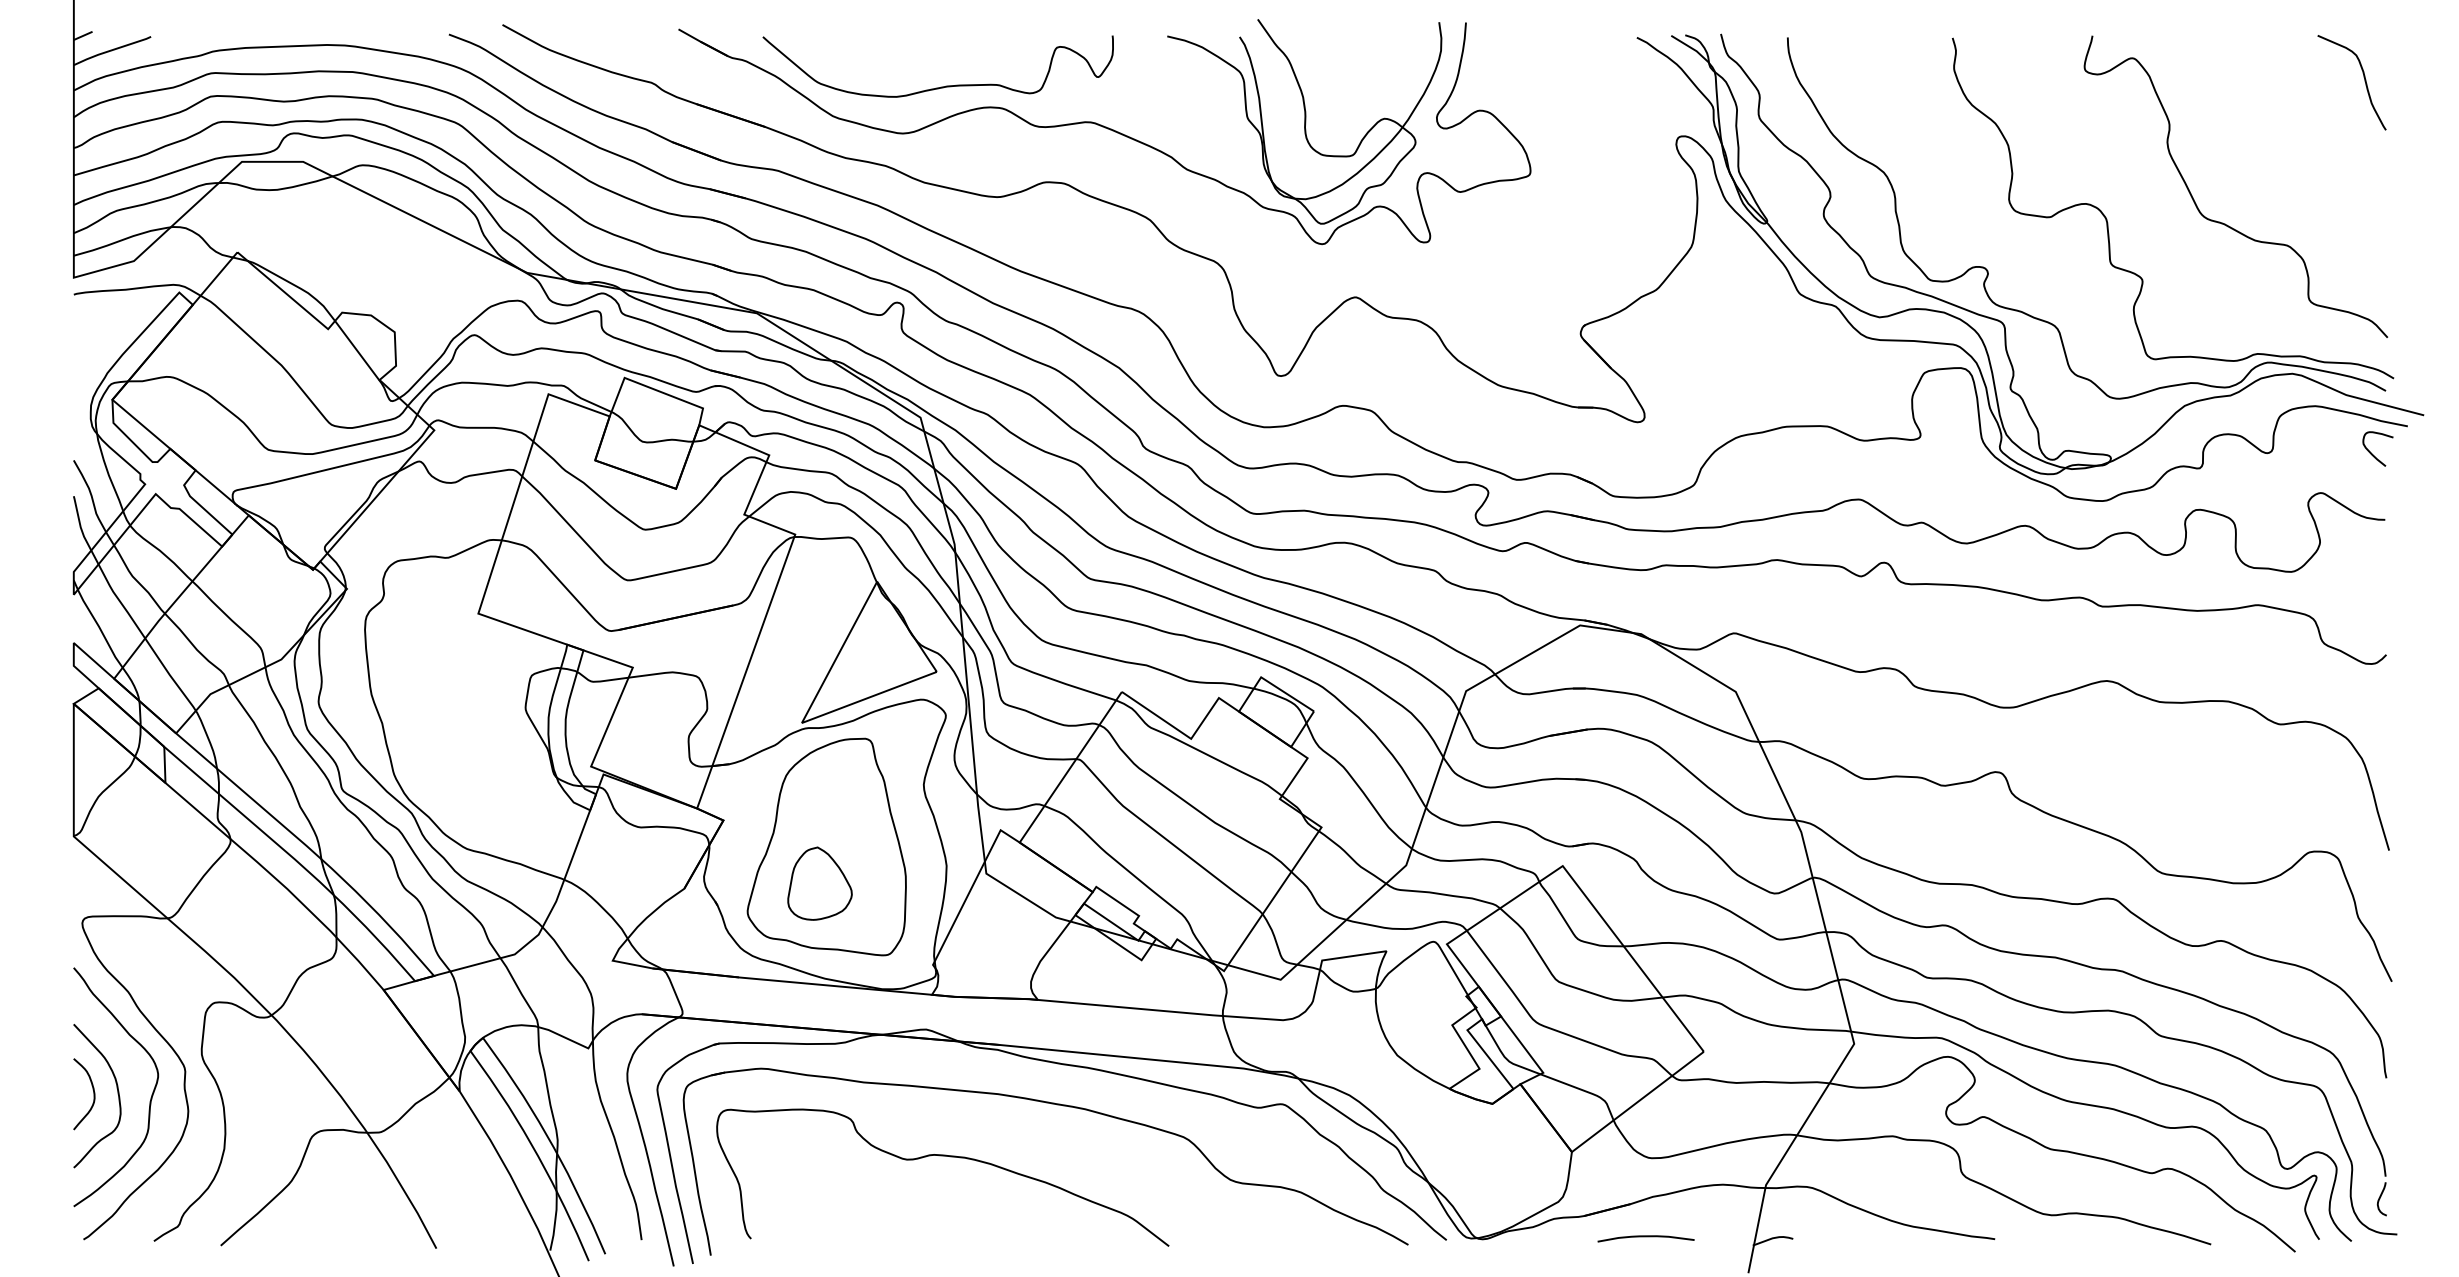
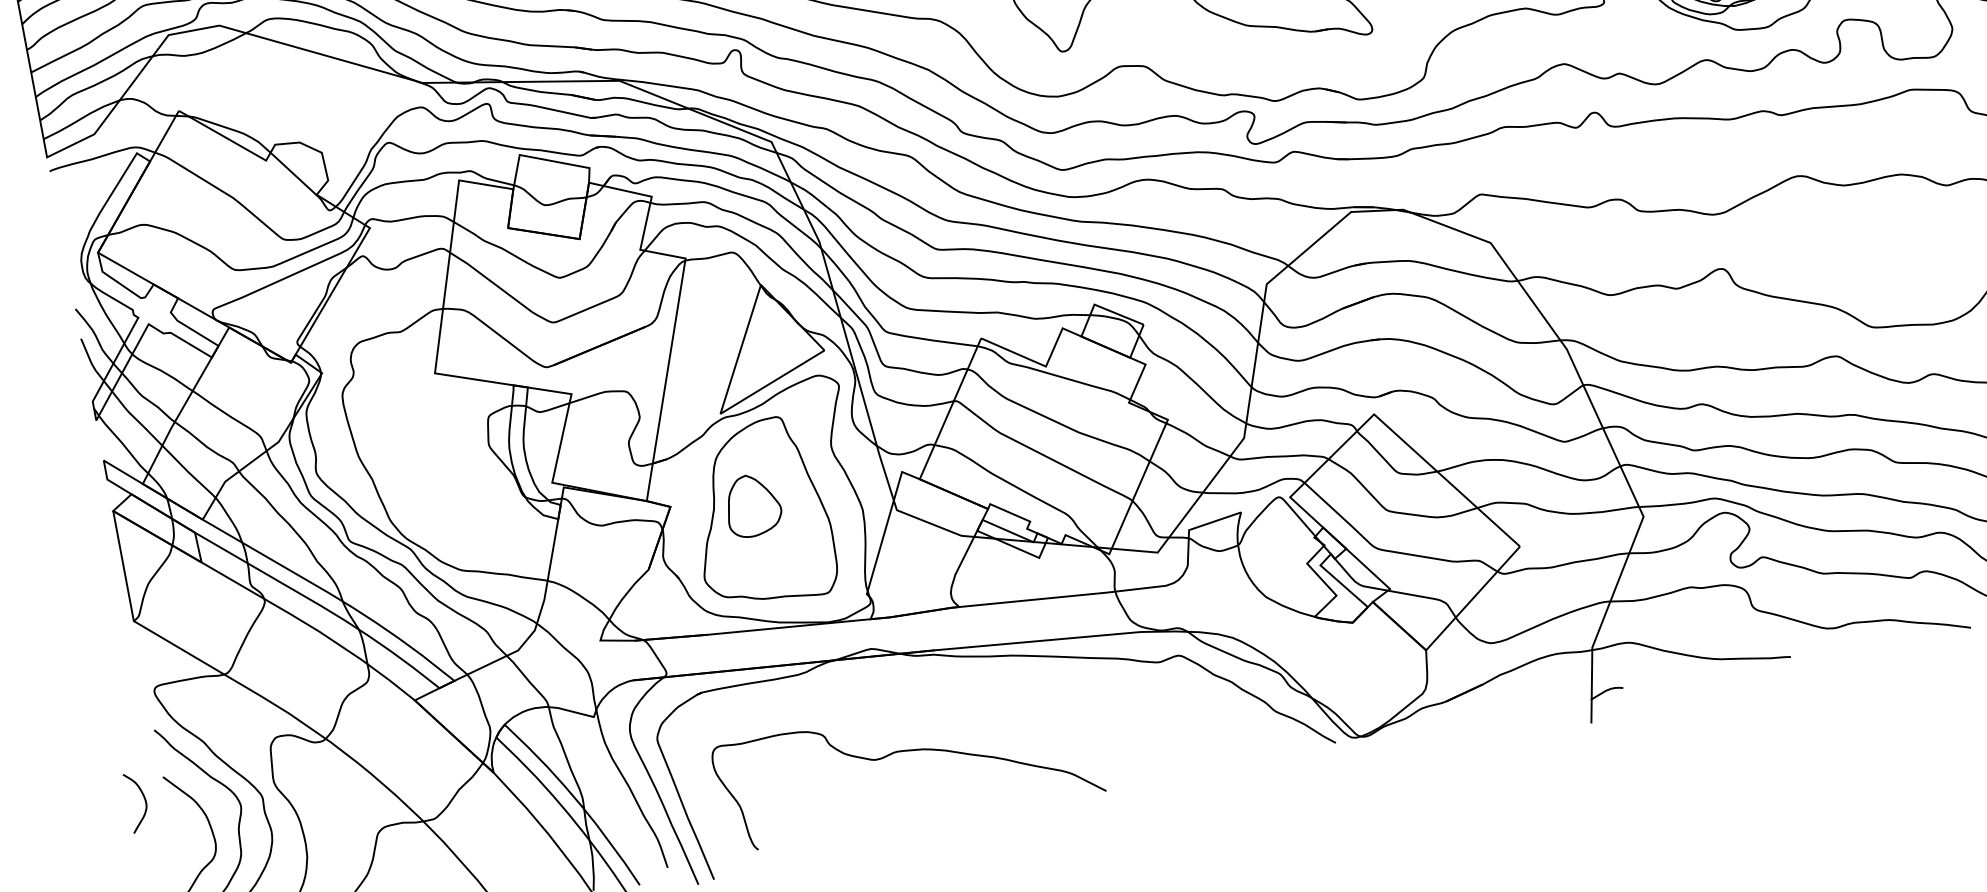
part: (819, 883) -> (752, 505), moved
curve: (93, 1094) -> (144, 801), moved
part: (1057, 1105) -> (991, 691), removed
curve: (1645, 1237) -> (1500, 709), removed

